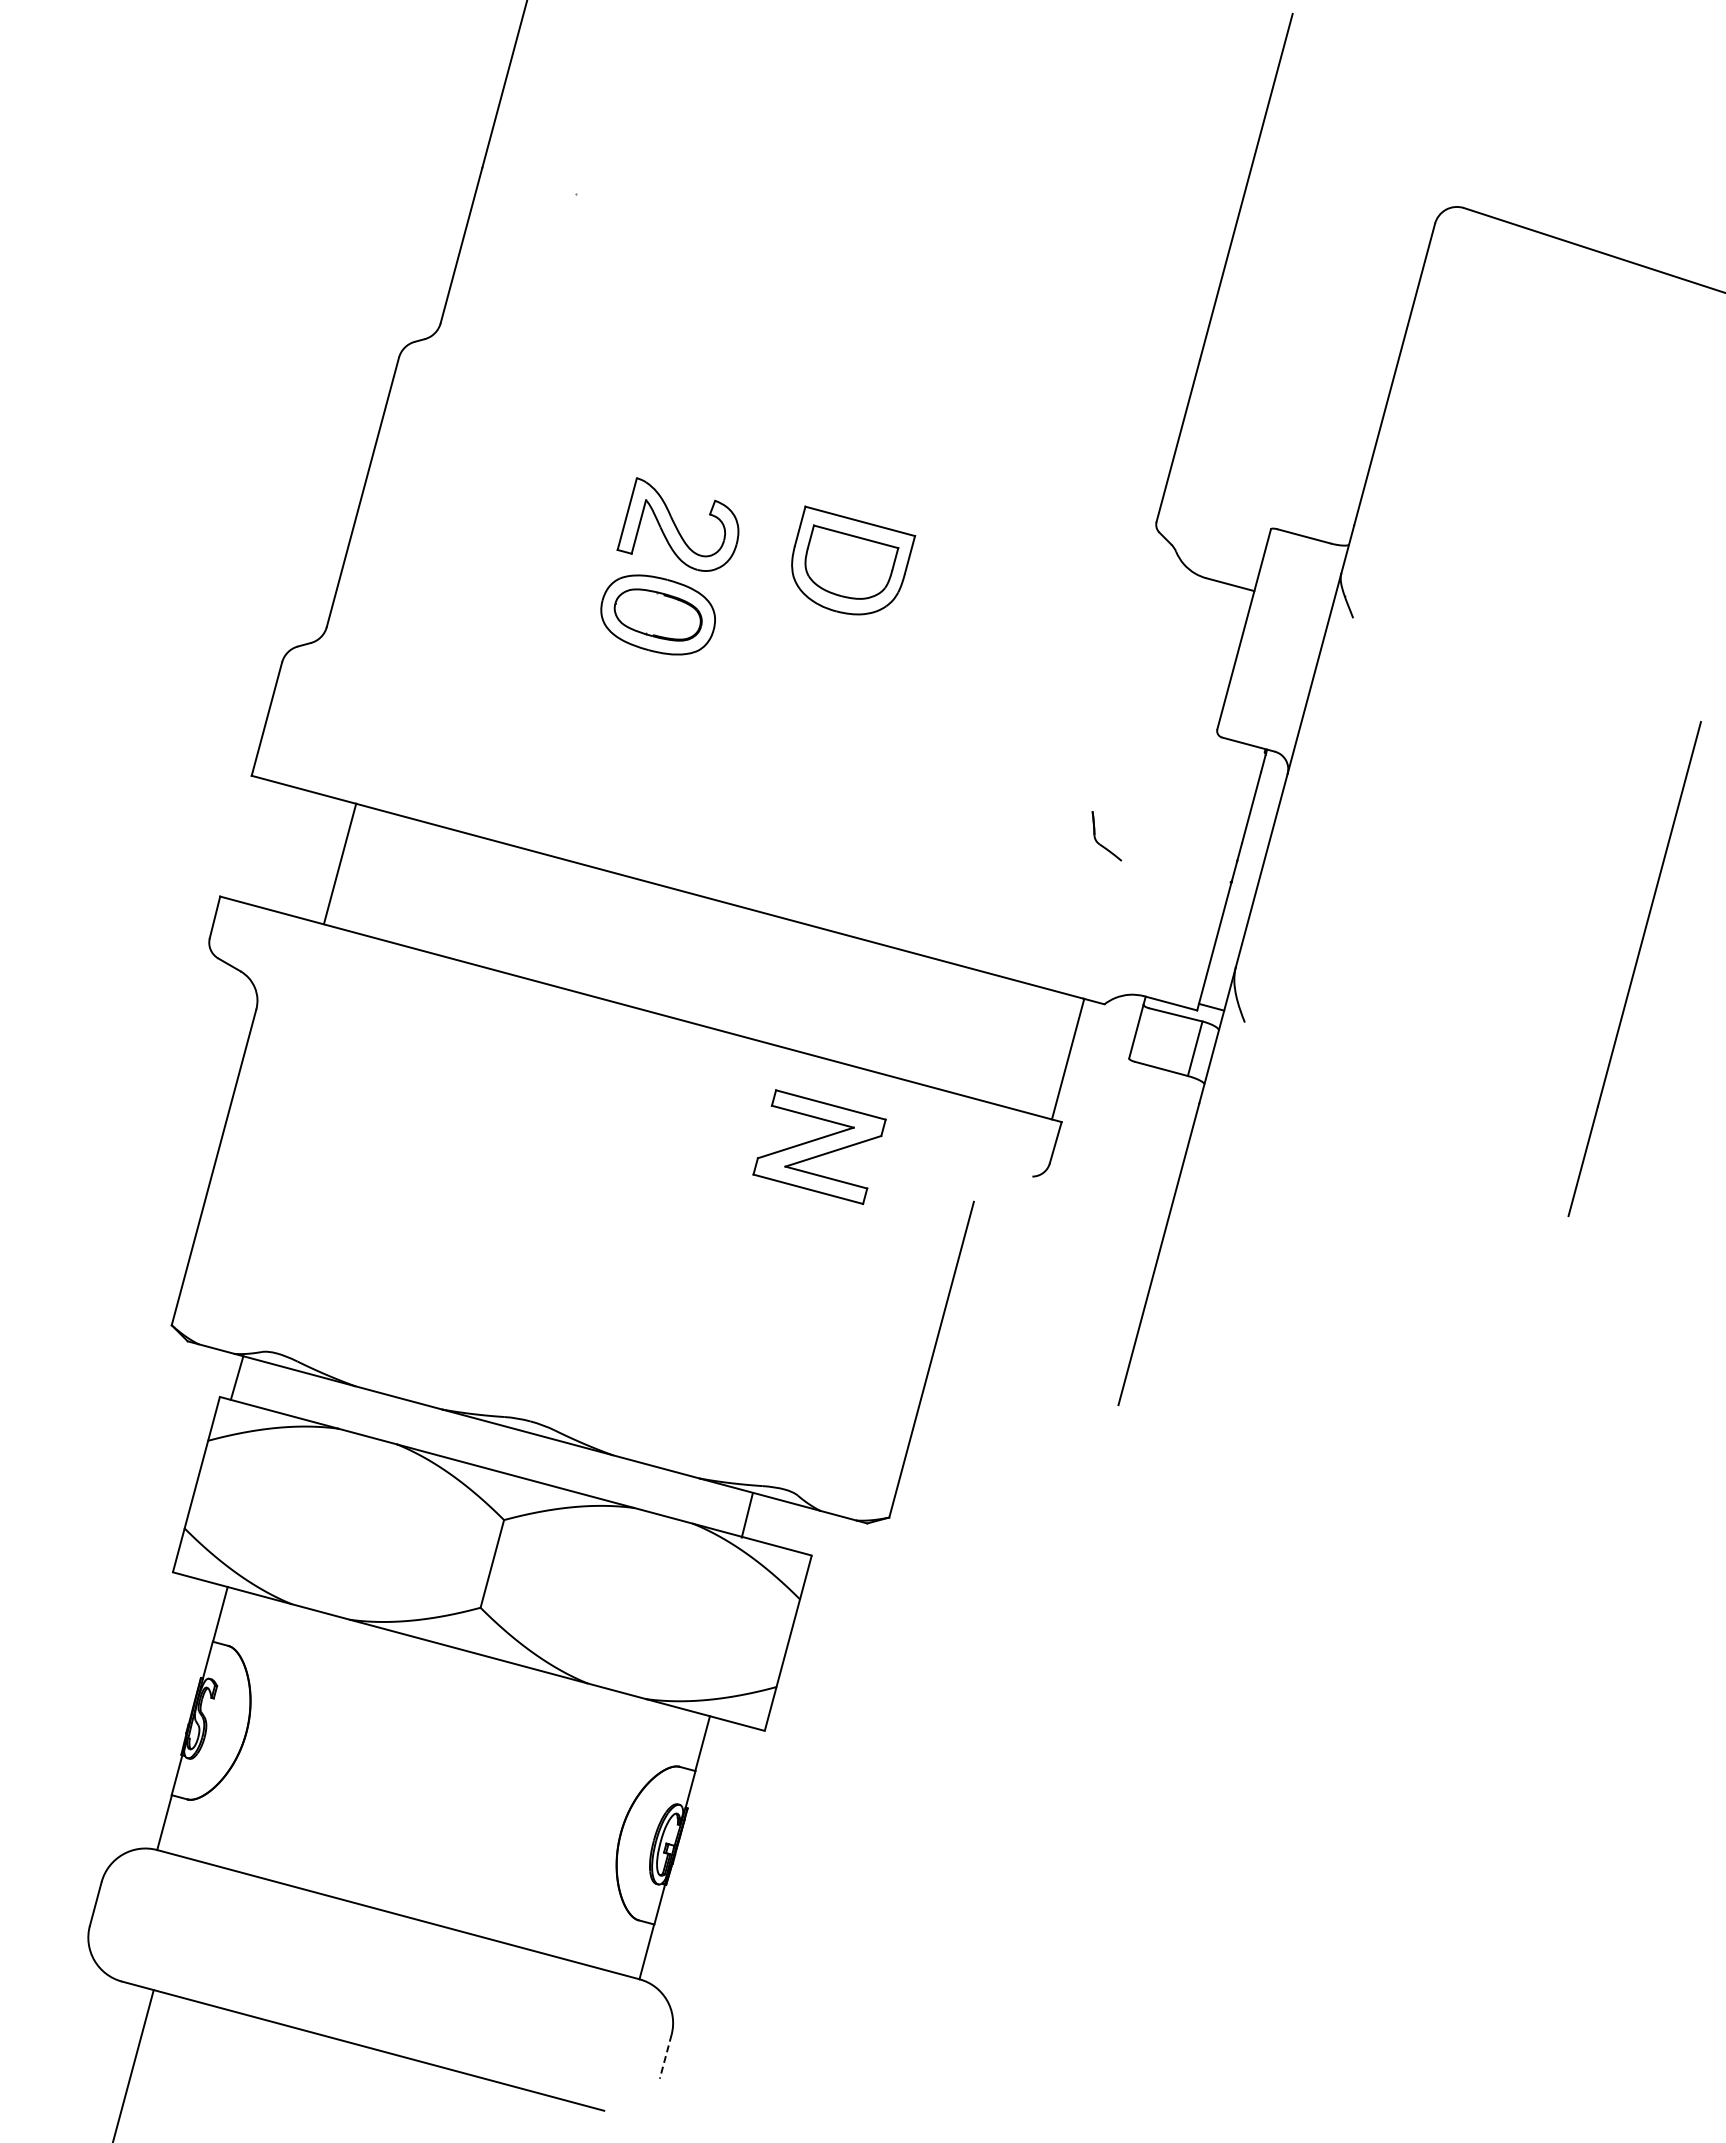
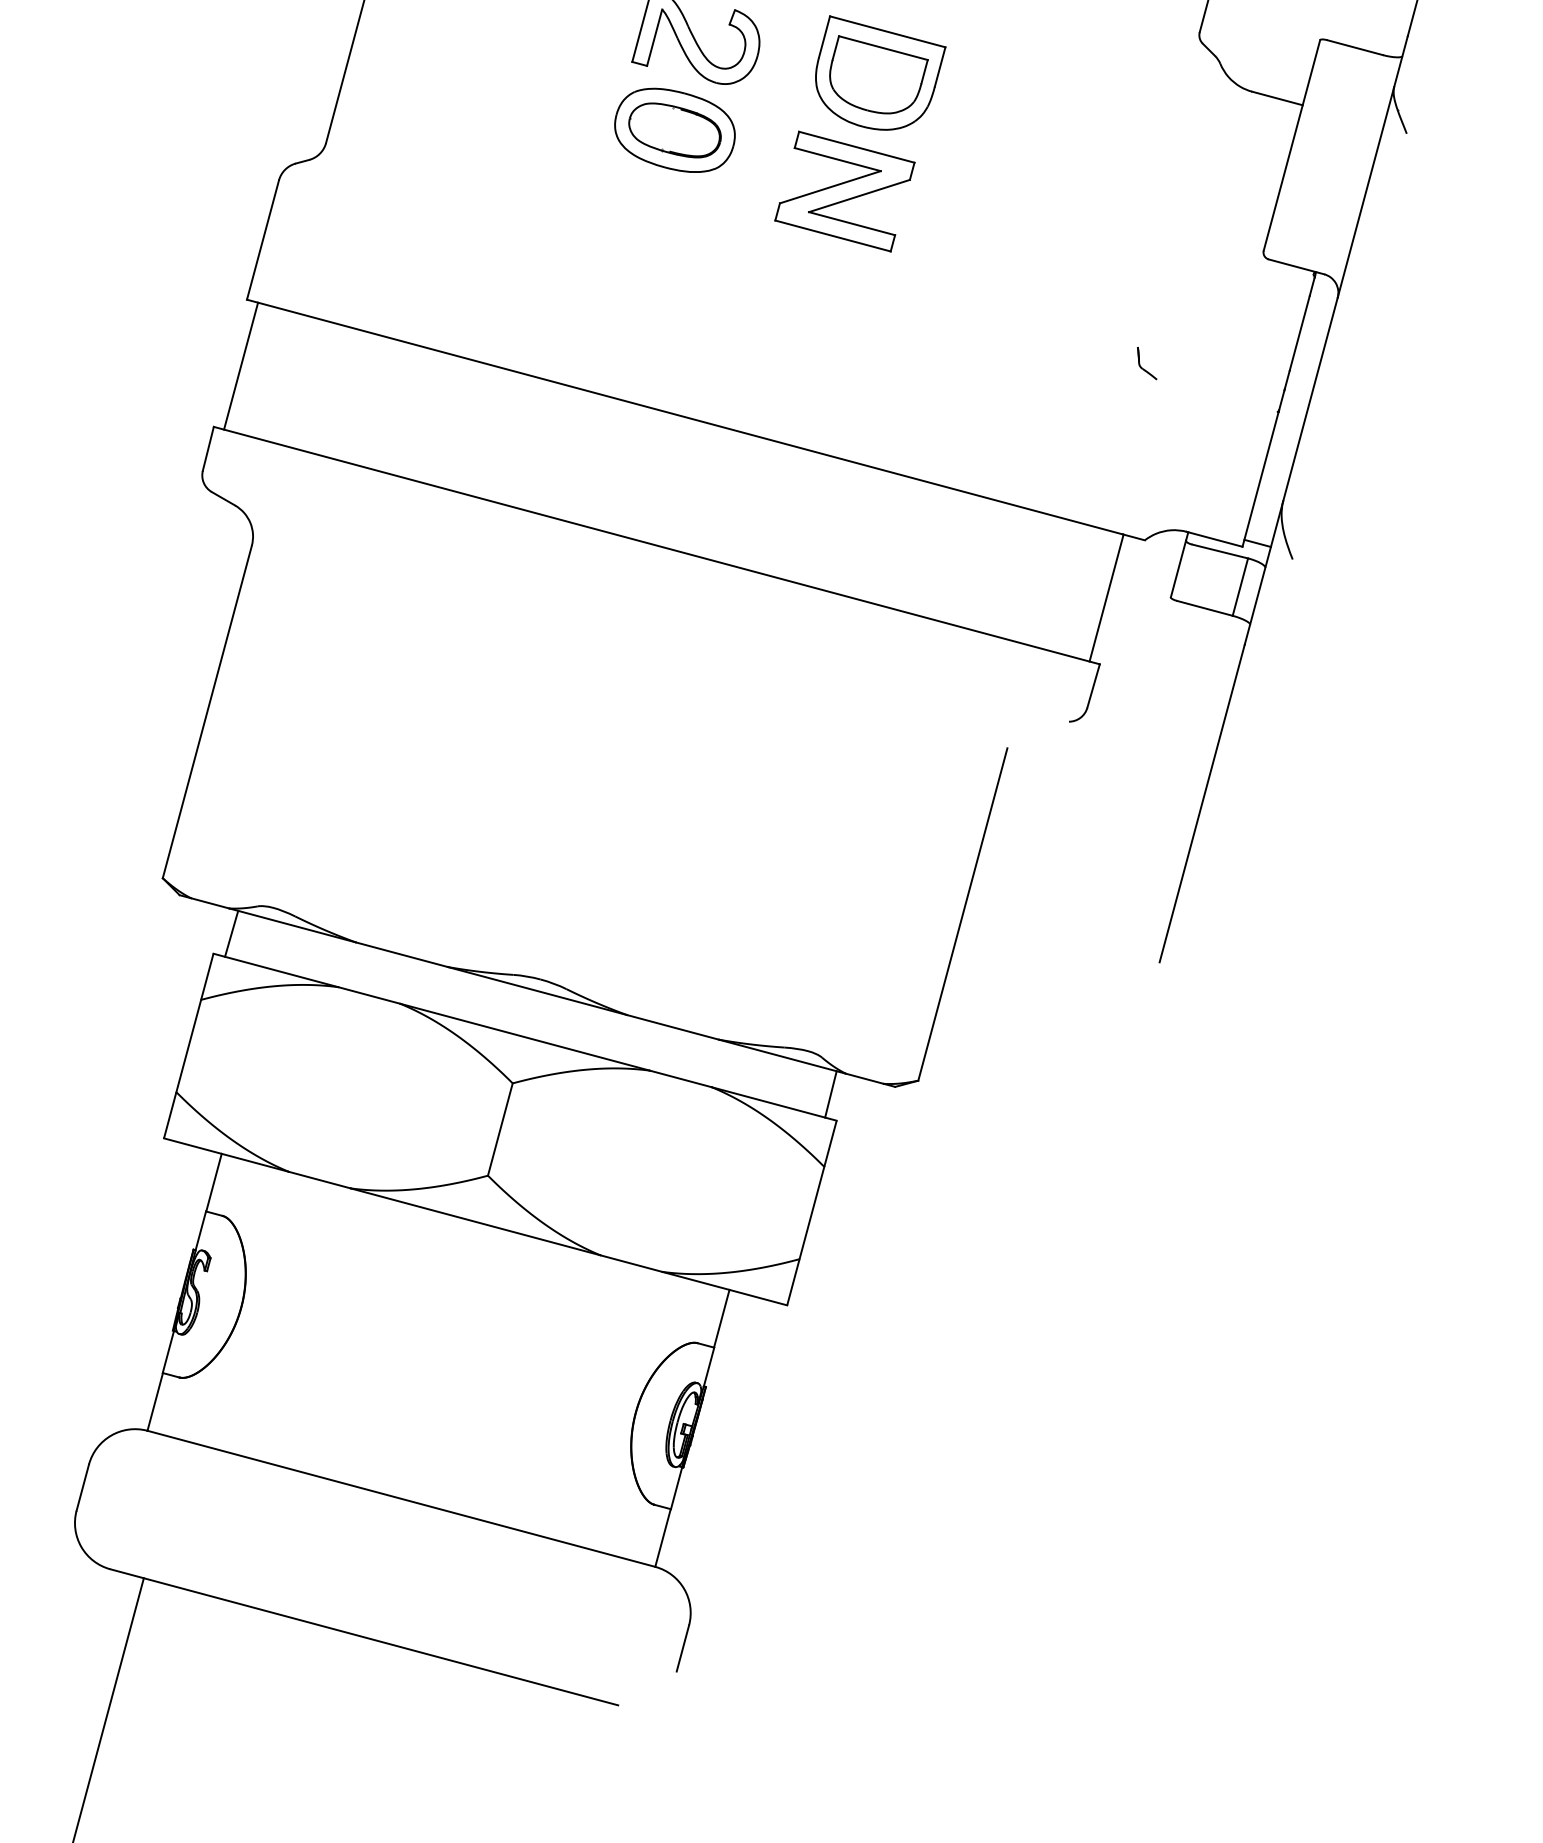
part: (1106, 836) -> (1147, 363), size x0.62
line: (339, 863) -> (240, 365), moved
part: (819, 1146) -> (844, 190), moved
line: (746, 1515) -> (830, 1094), moved
line: (665, 2056) -> (682, 1648), dashed -> solid

